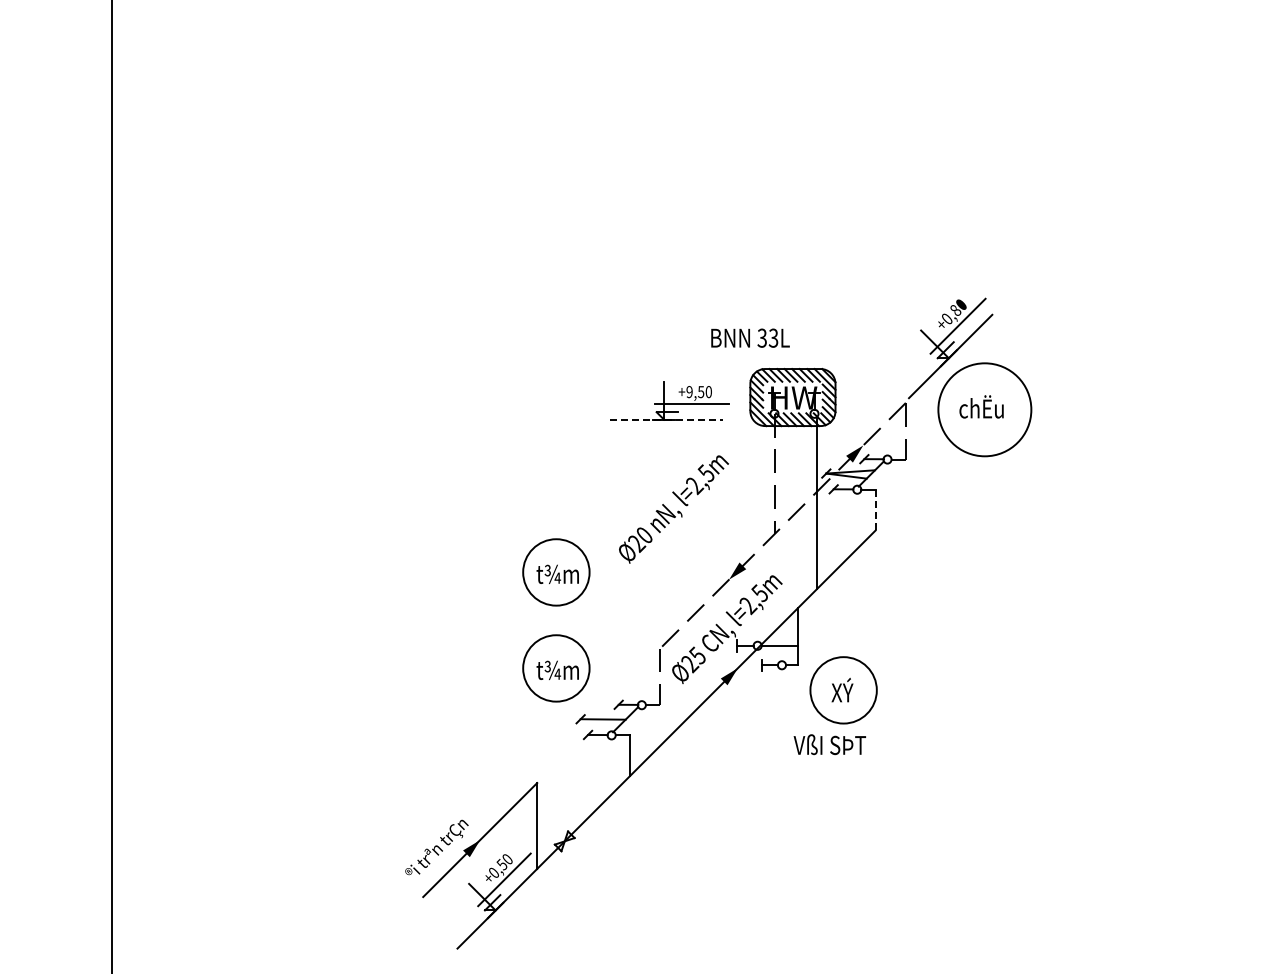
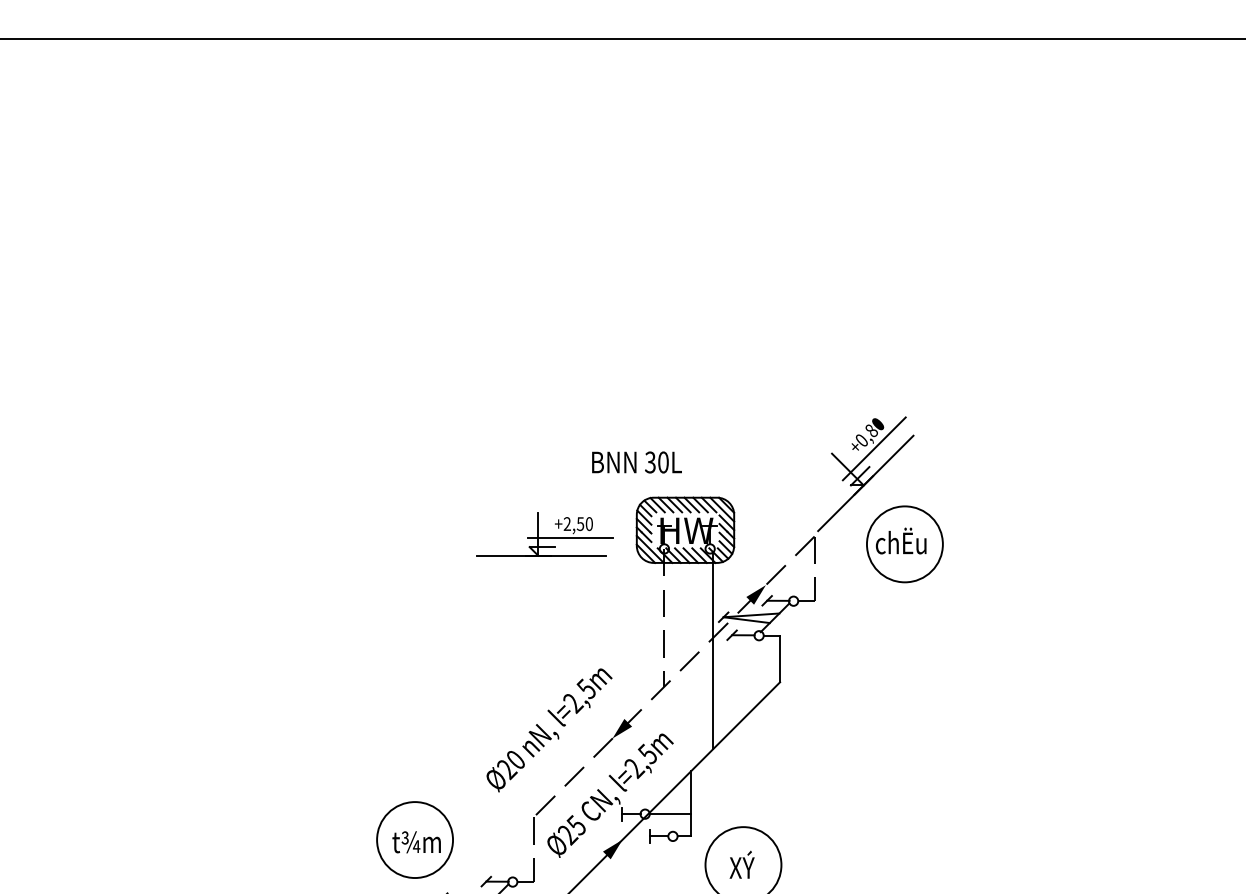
text: (773, 337) -> (663, 461), 33L -> 30L
text: (689, 392) -> (567, 524), +9,50 -> +2,50
circle: (984, 409) -> (904, 543), size x0.71
line: (667, 419) -> (542, 555), dashed -> solid
text: (673, 509) -> (548, 730), moved
line: (875, 510) -> (779, 659), dashed -> solid
part: (556, 572) -> (415, 730), removed

